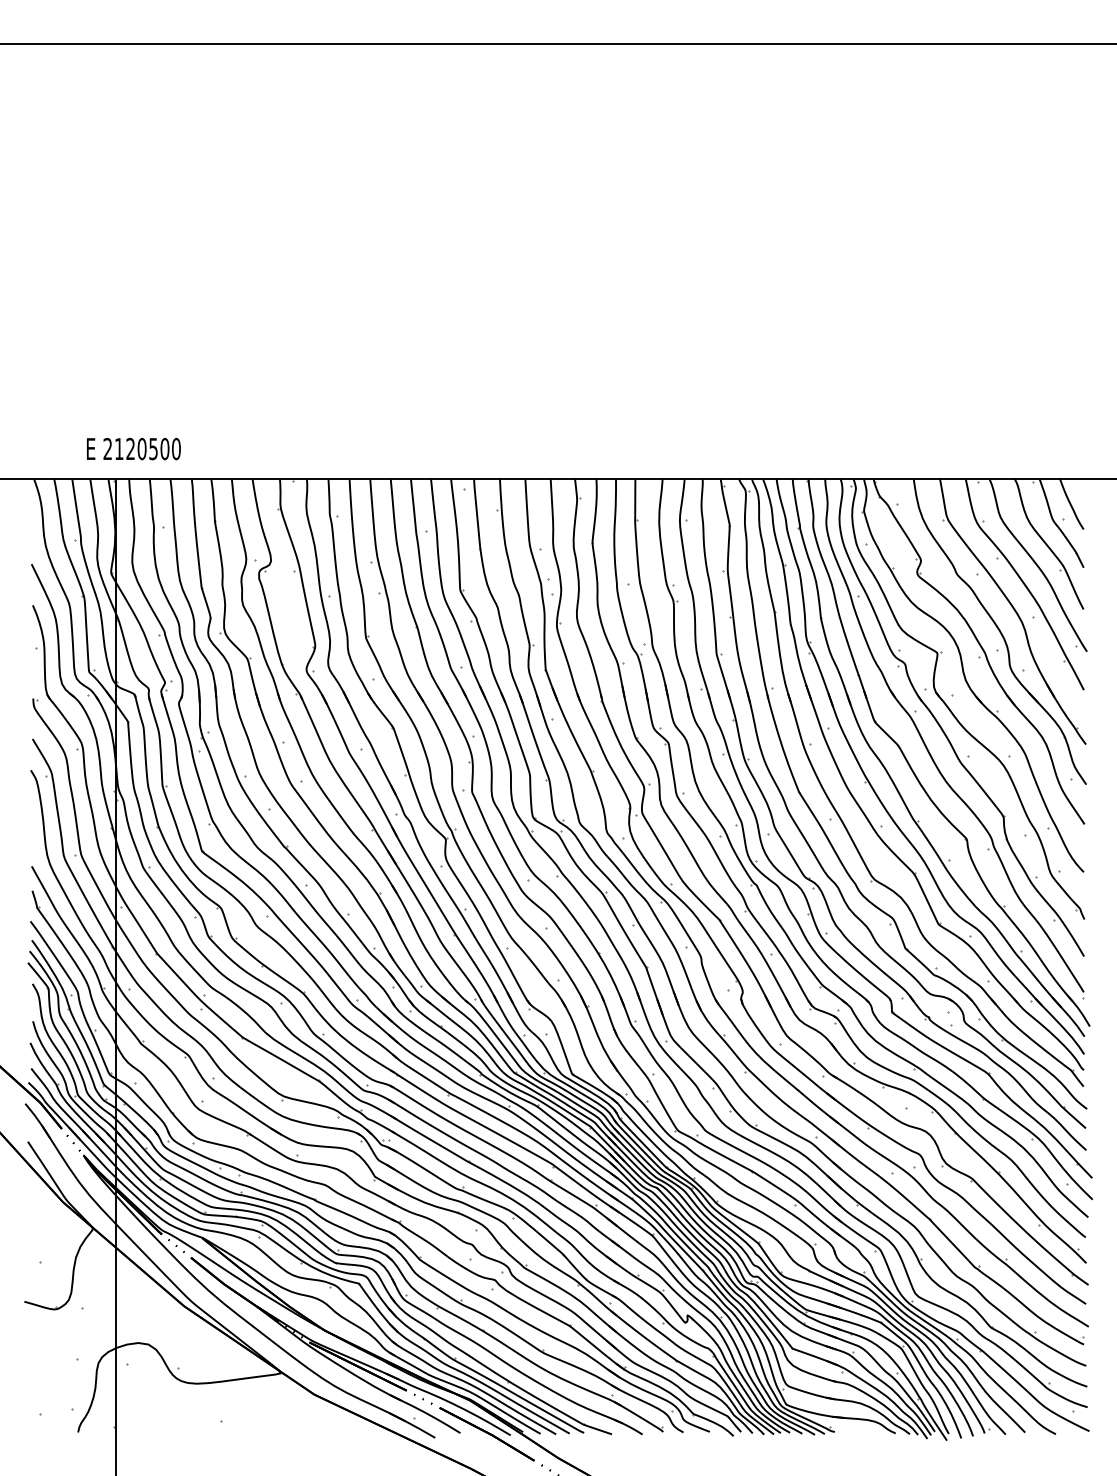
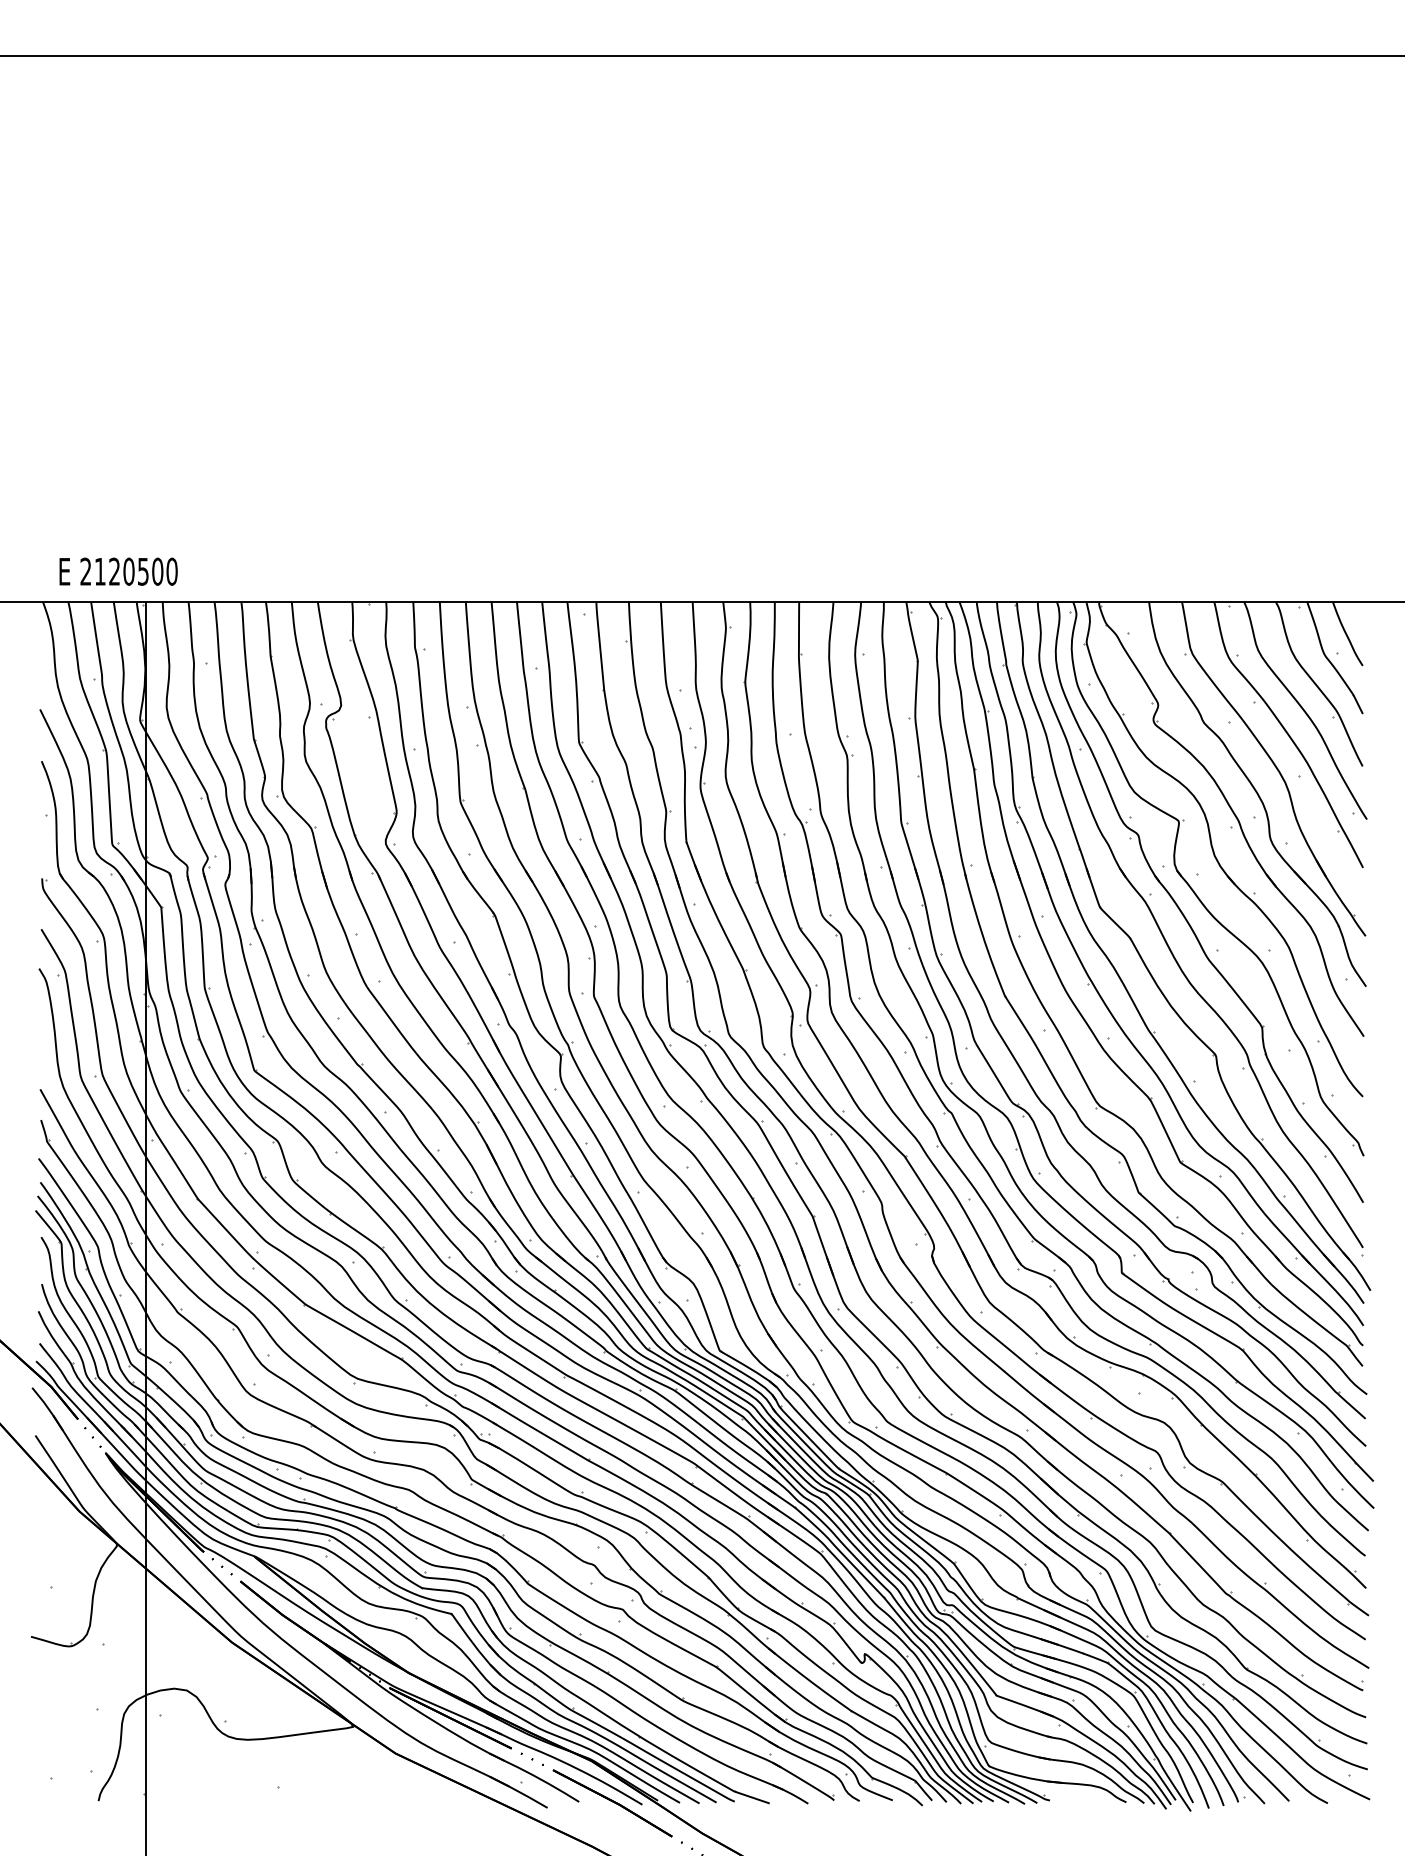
text: (133, 448) -> (118, 571), moved

